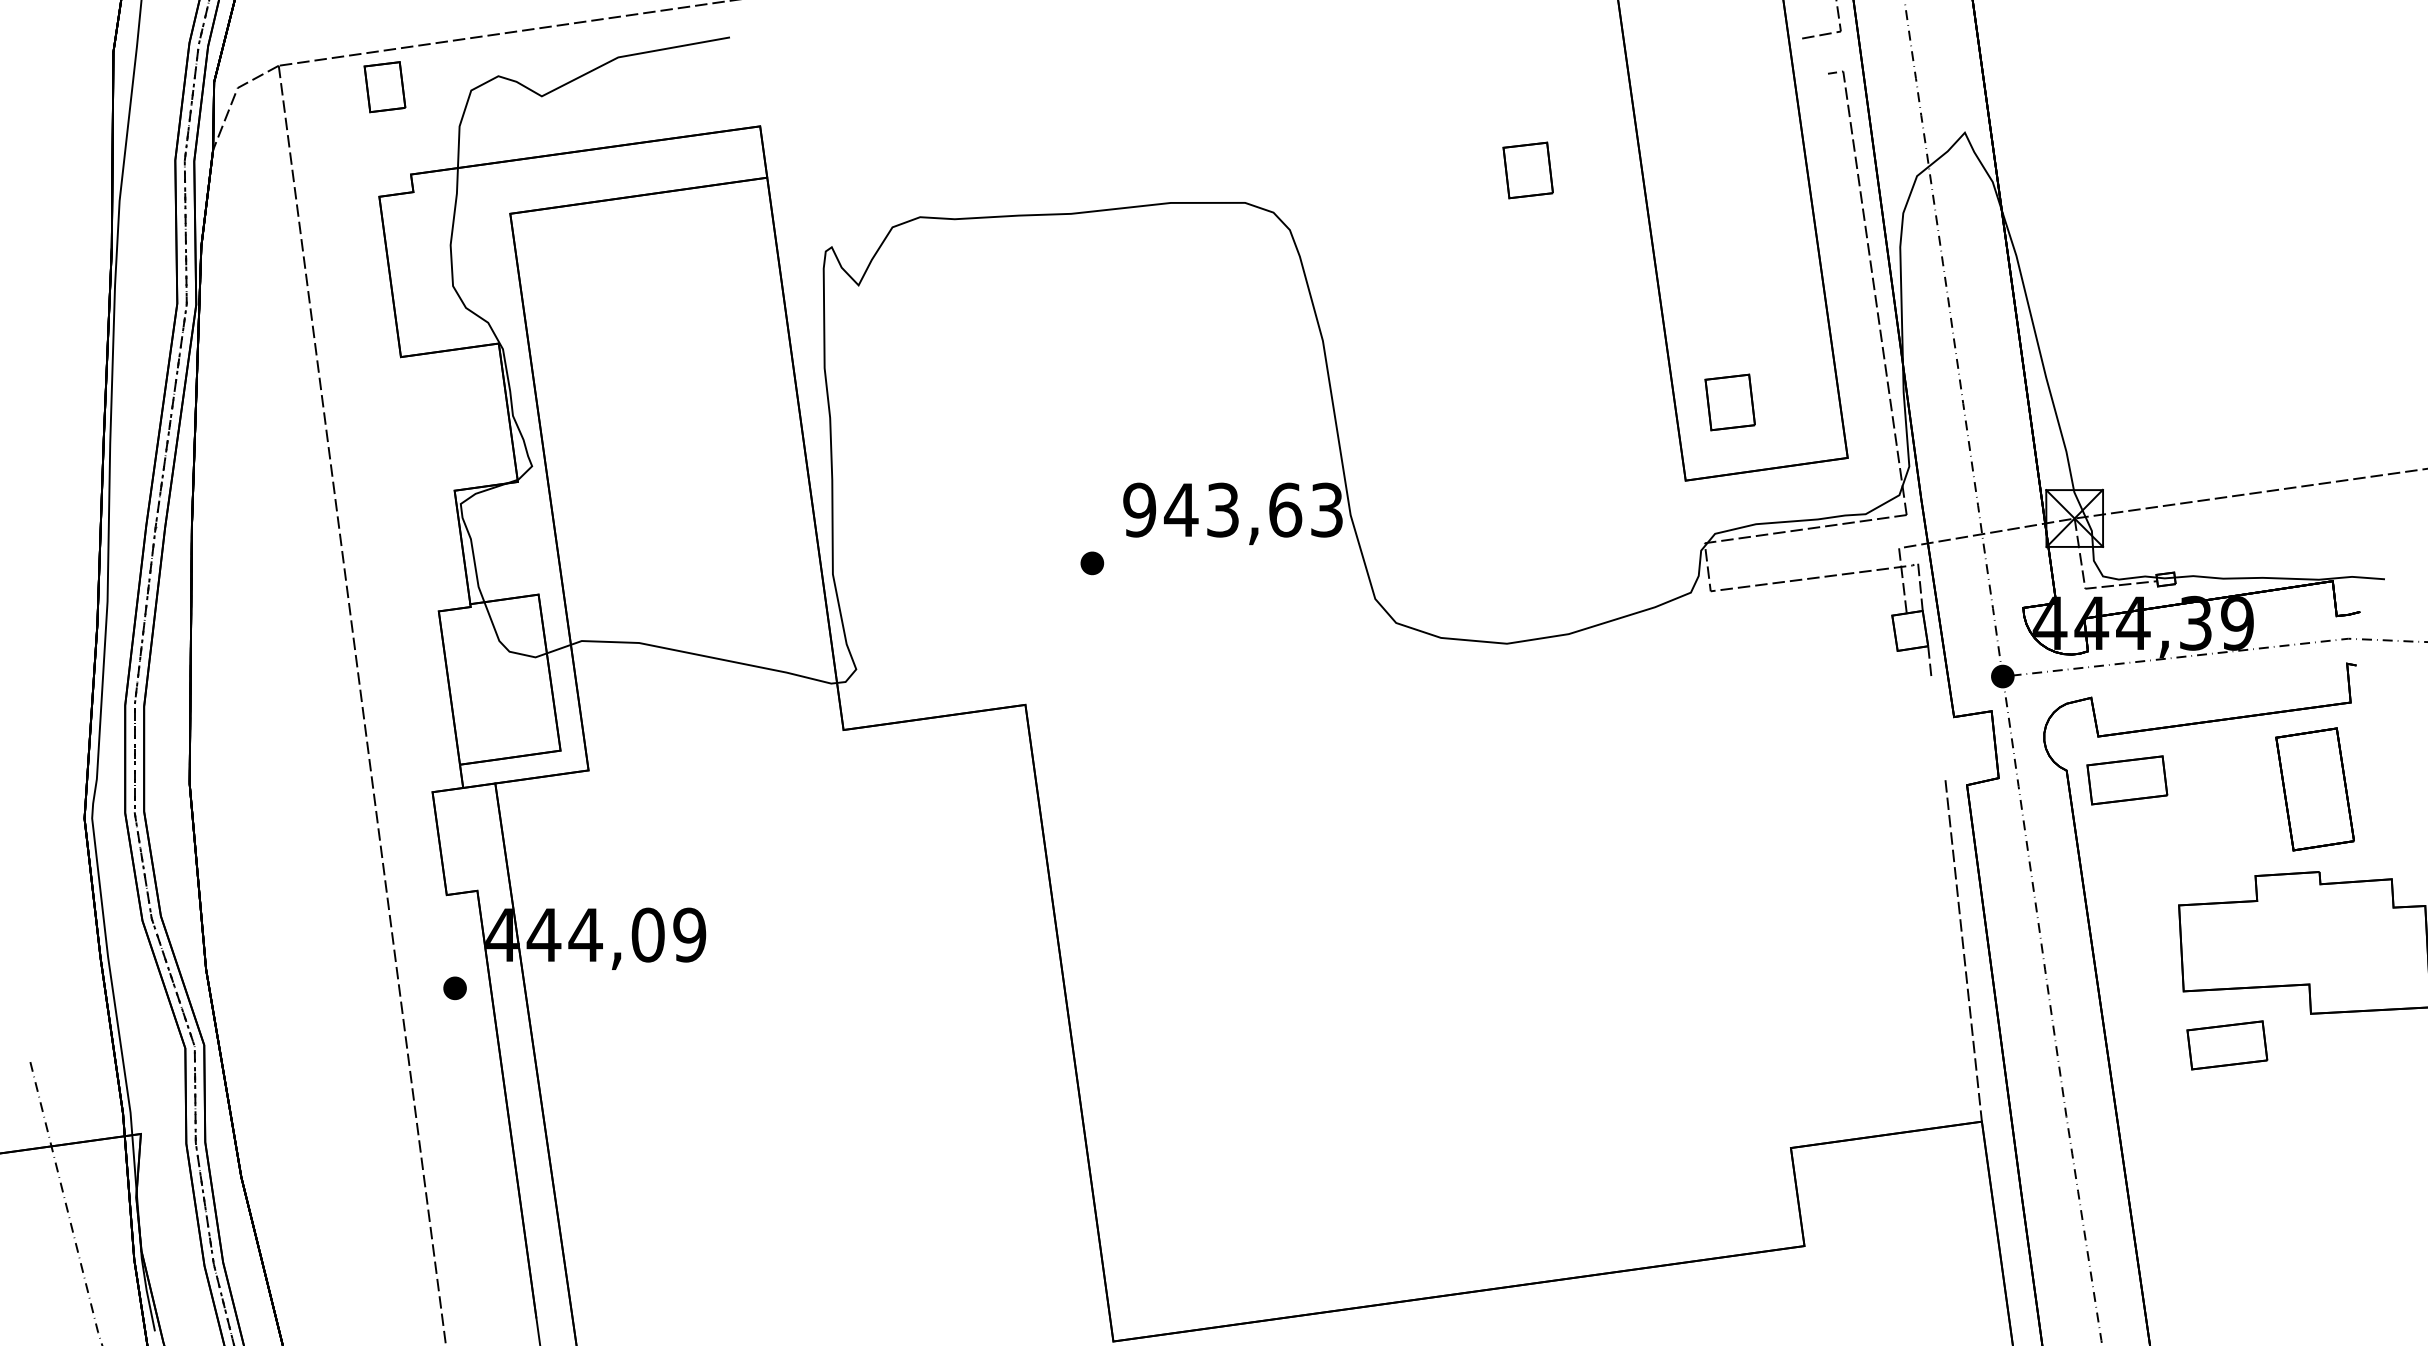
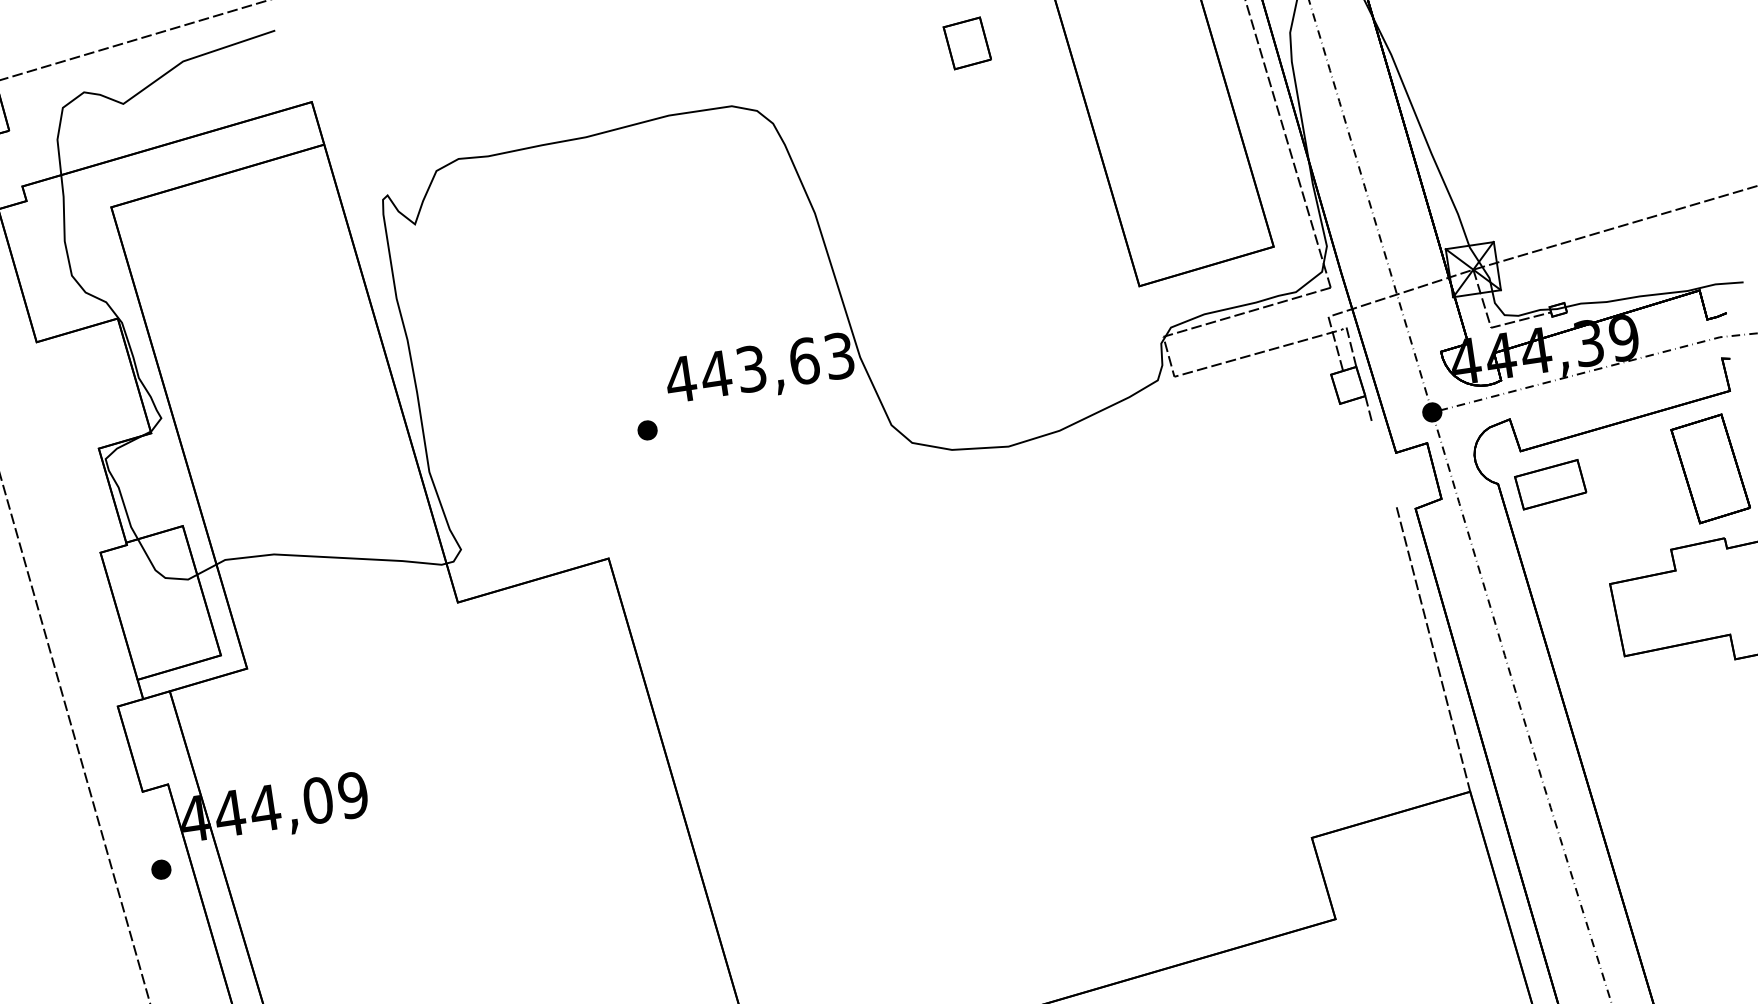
part: (1729, 402) -> (1166, 214), removed
text: (1139, 509) -> (680, 378), 943,63 -> 443,63
part: (2227, 1045) -> (1668, 696), removed

